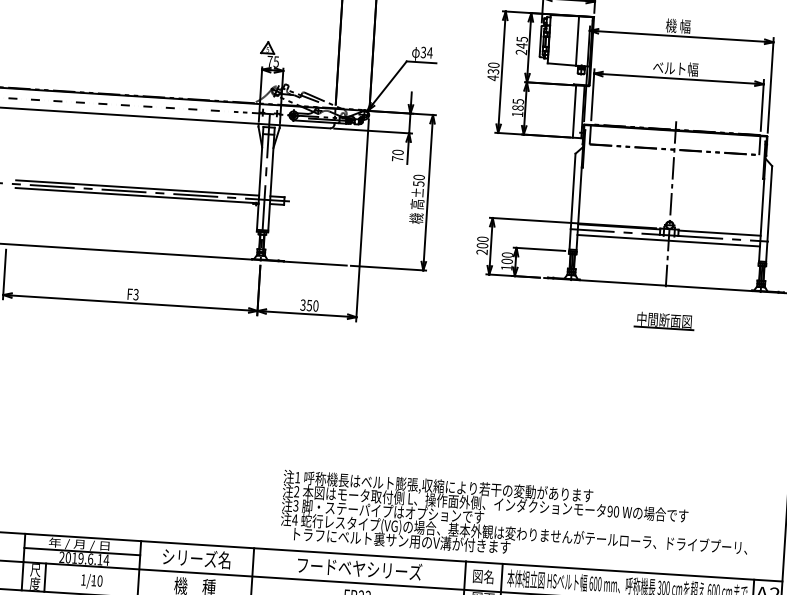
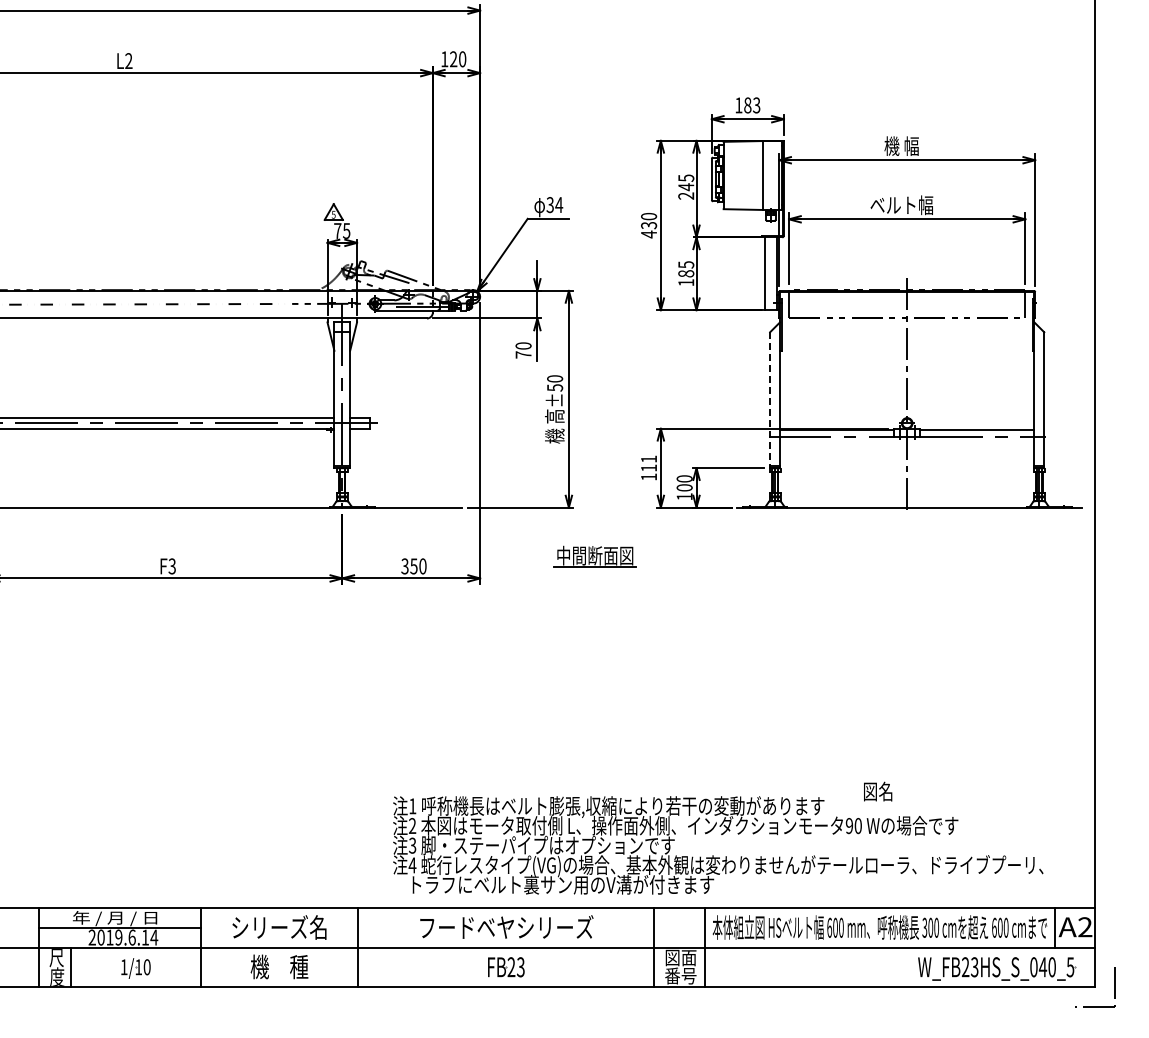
line: (572, 202) -> (770, 400), solid -> dashed
line: (668, 240) -> (906, 444), removed
text: (482, 245) -> (649, 467), 200 -> 111
part: (663, 320) -> (594, 556), moved
text: (483, 576) -> (878, 791), moved

